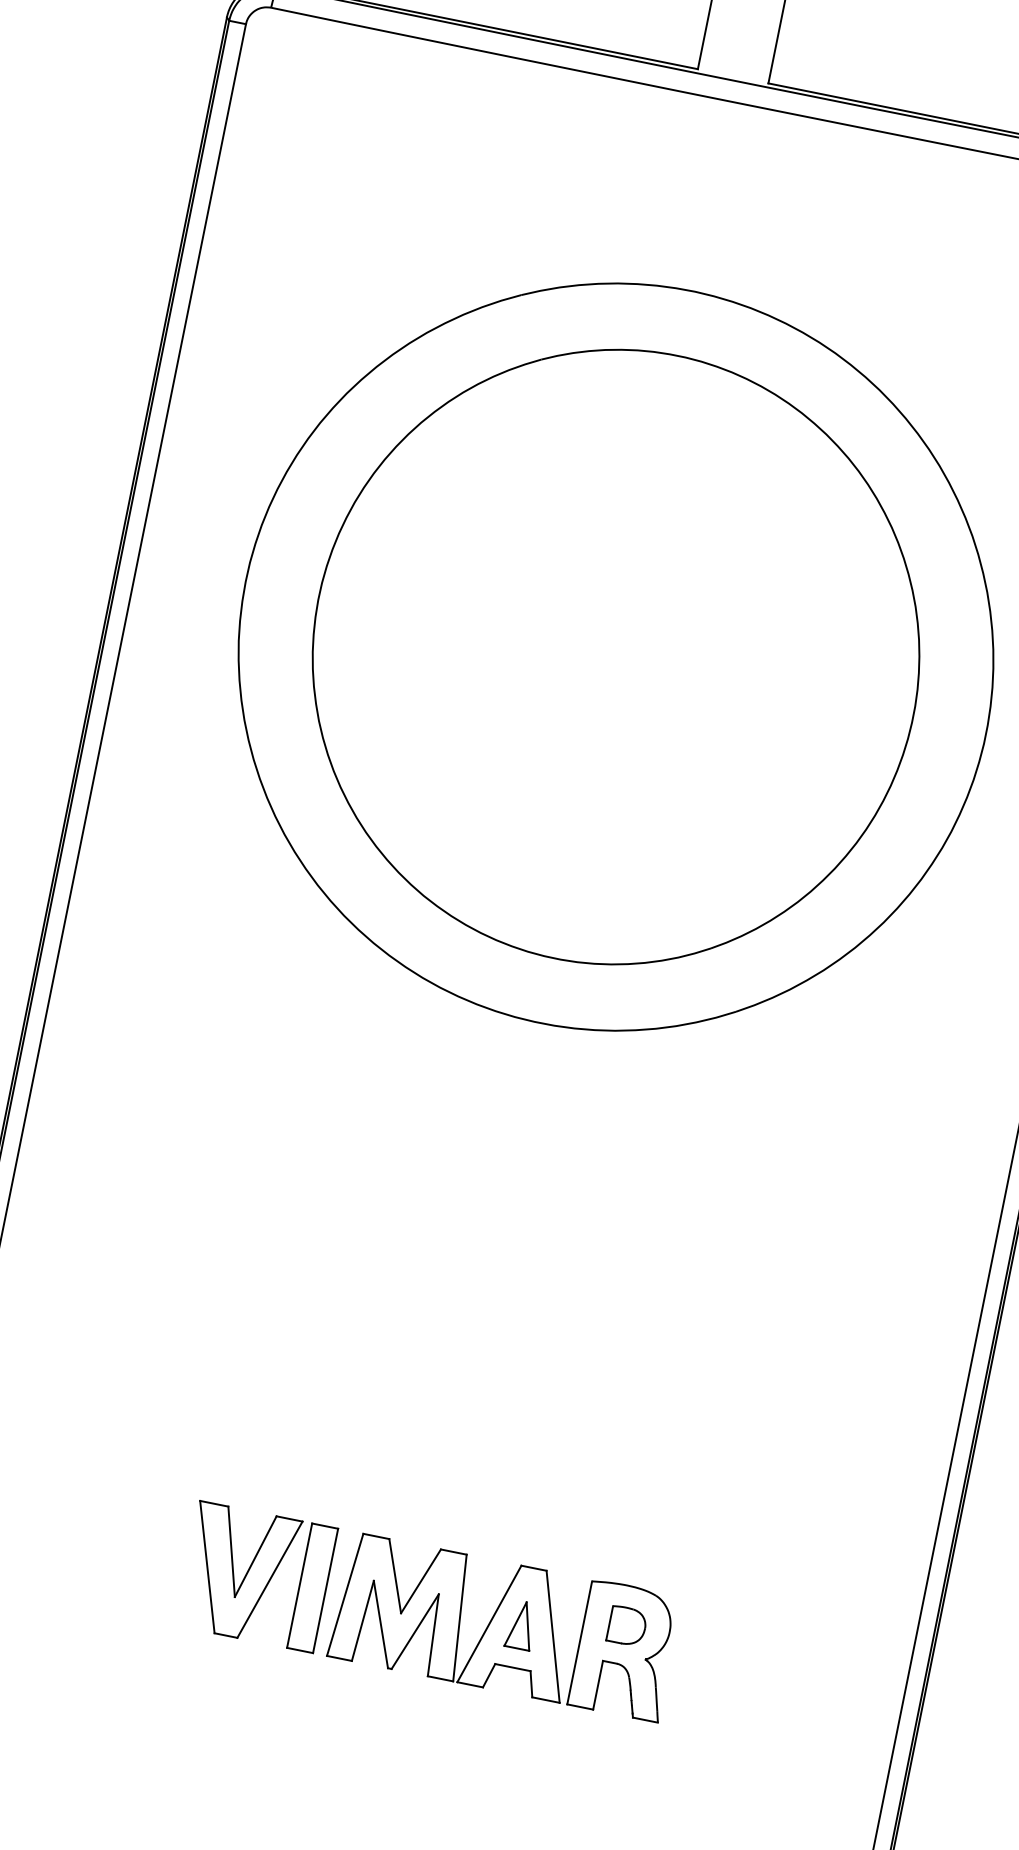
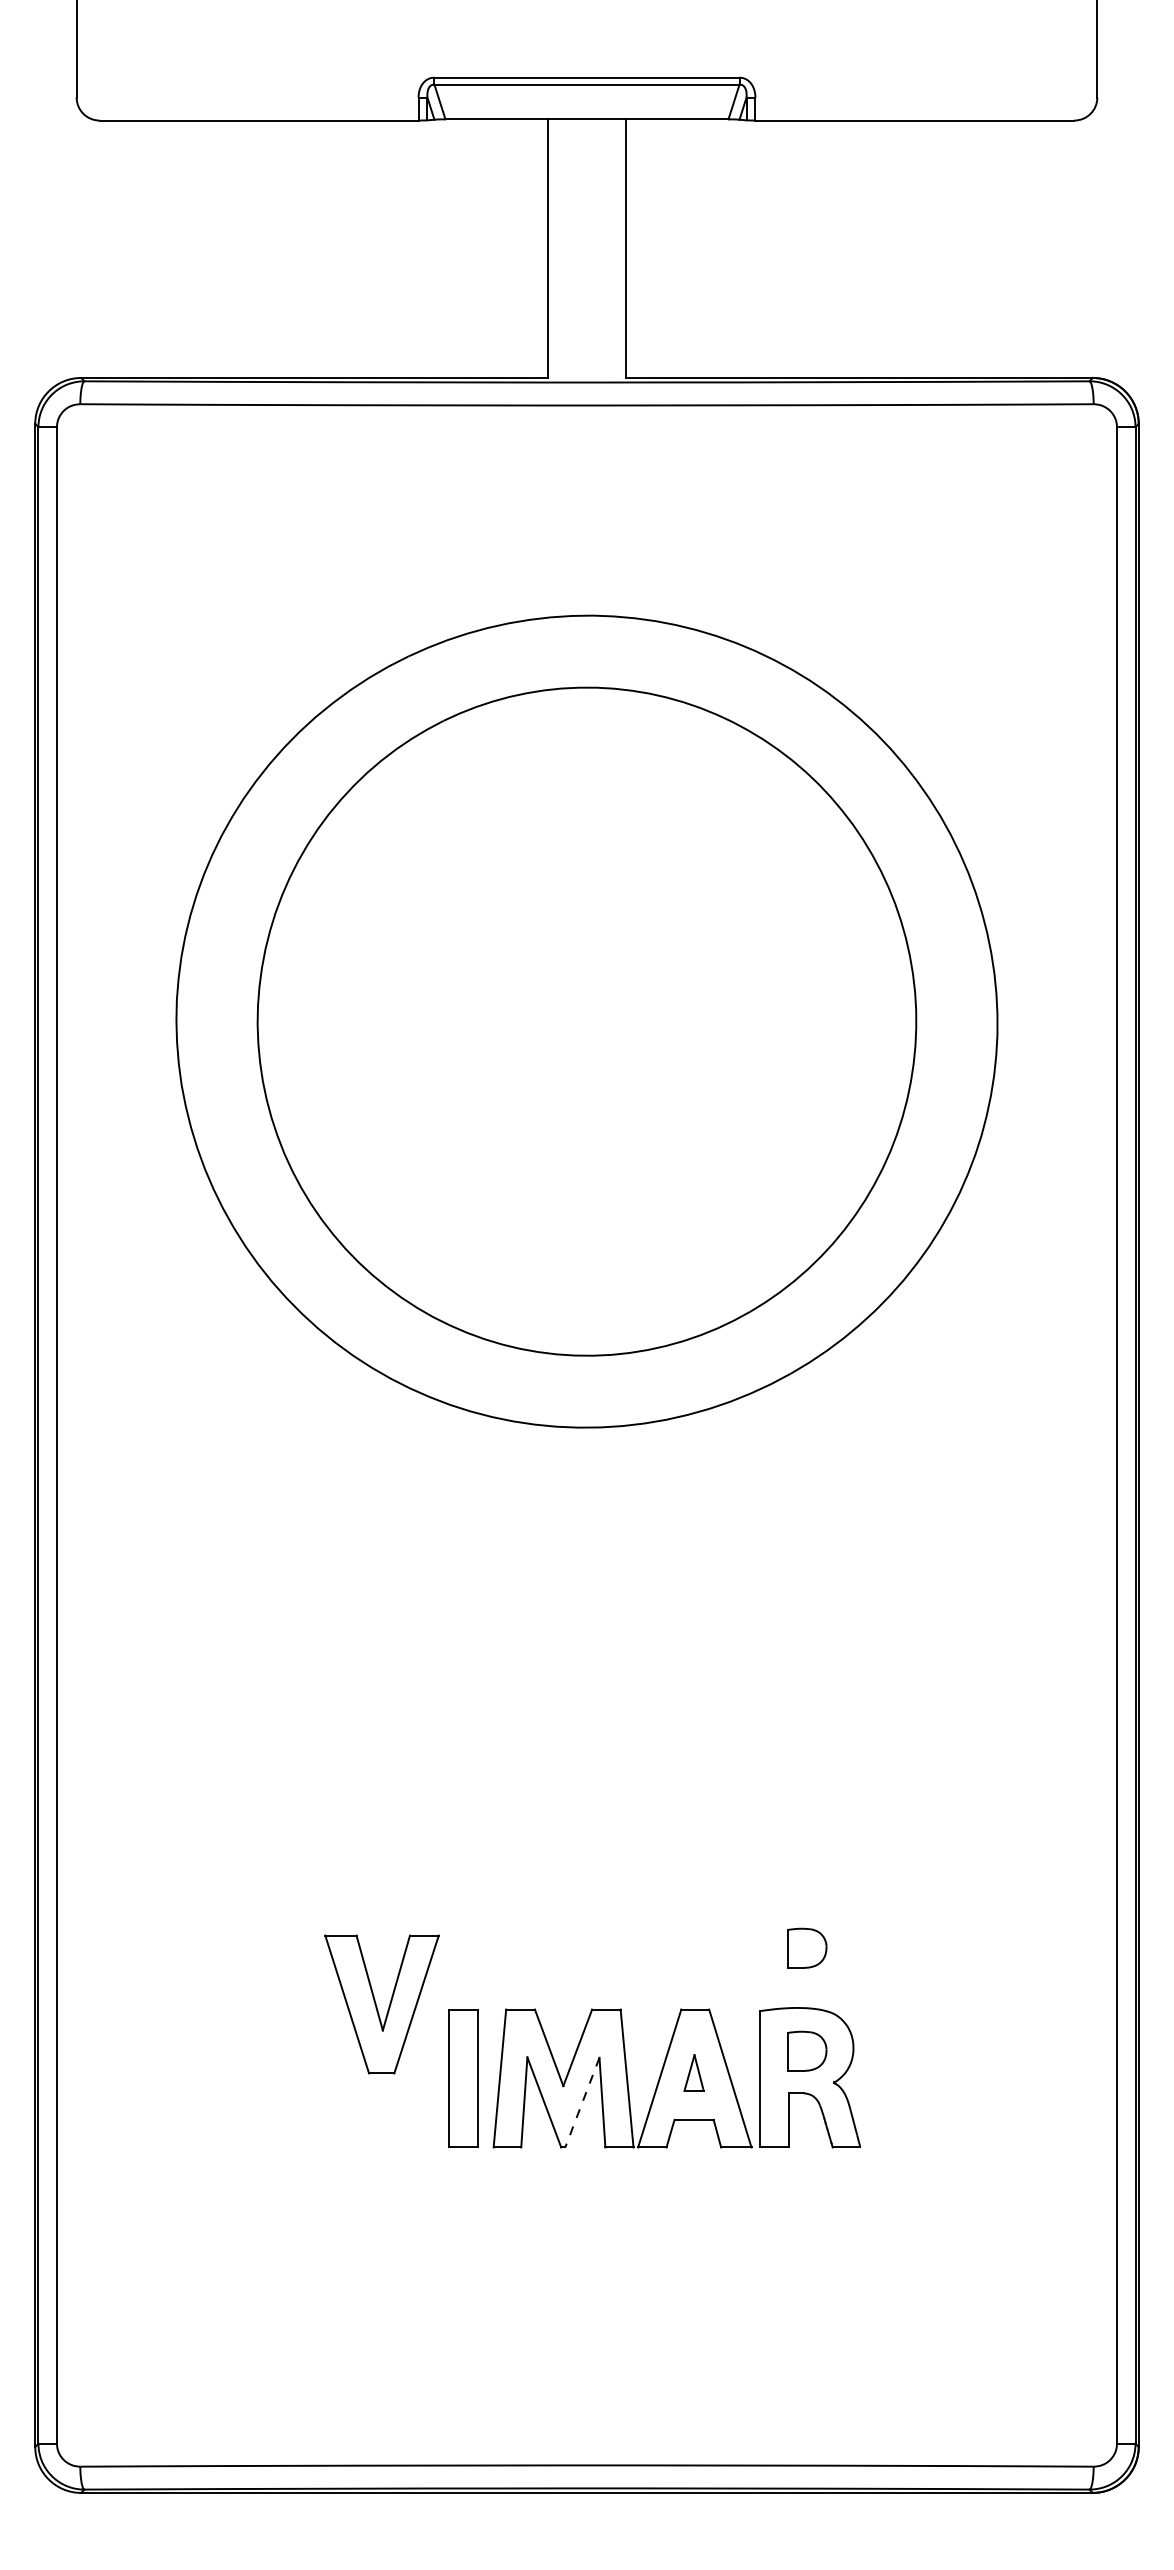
part: (646, 1532) -> (807, 1947), added
part: (238, 1573) -> (381, 2004), moved
part: (520, 1624) -> (693, 2072), size x0.7
line: (415, 1631) -> (582, 2102), solid -> dashed

